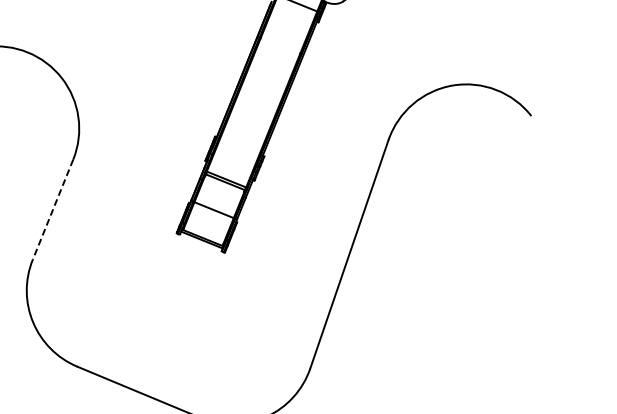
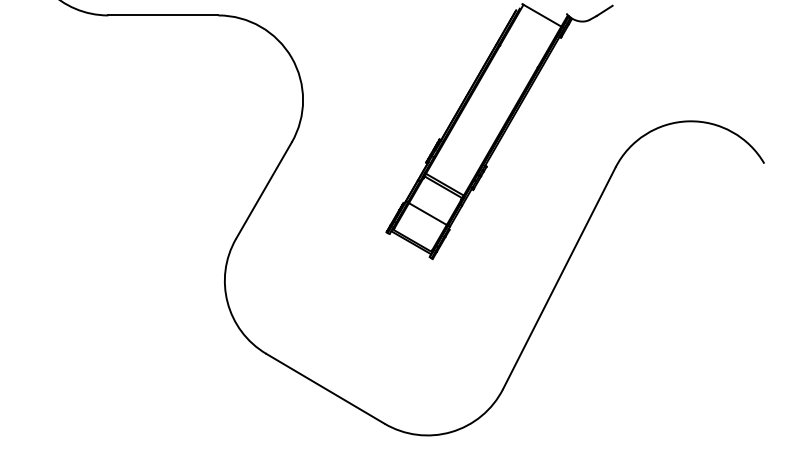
line: (52, 209) -> (263, 190), dashed -> solid

